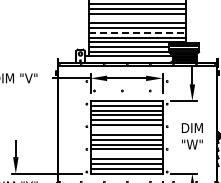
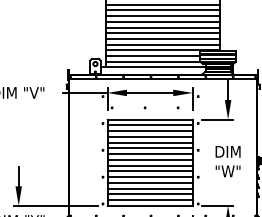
line: (137, 18) -> (163, 21), added
line: (138, 32) -> (164, 38), dashed -> solid
line: (126, 129) -> (149, 153), added
line: (126, 154) -> (149, 183), added

